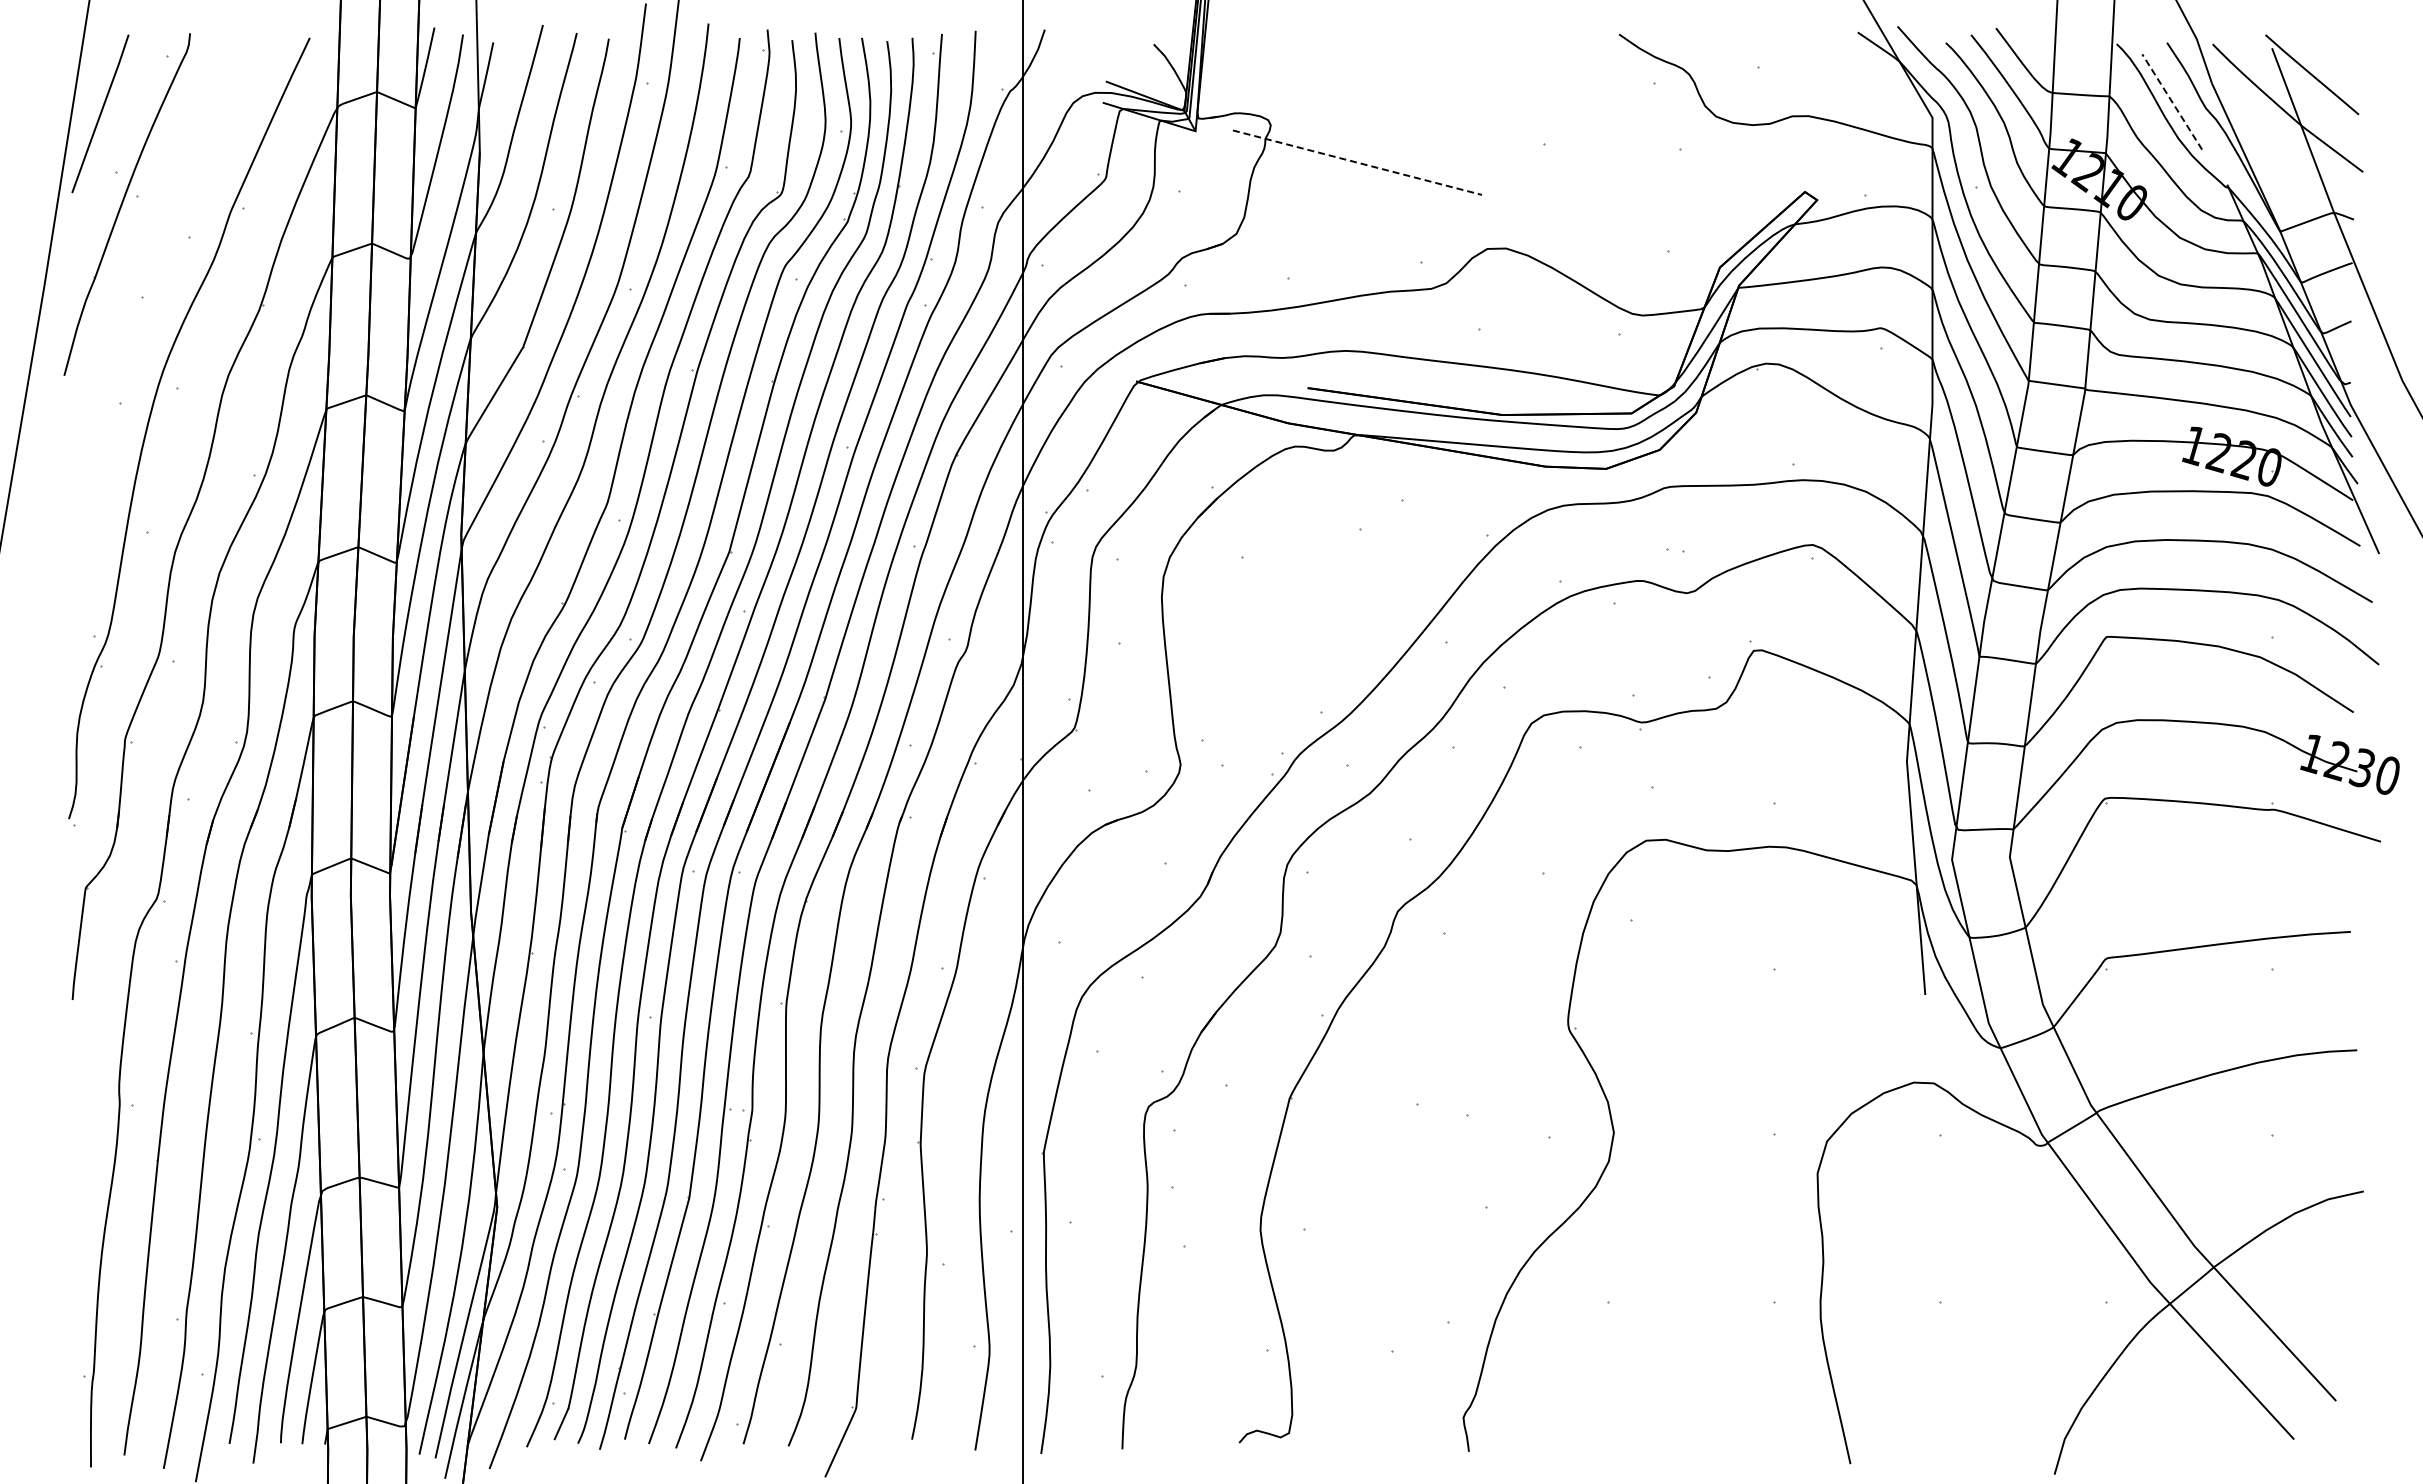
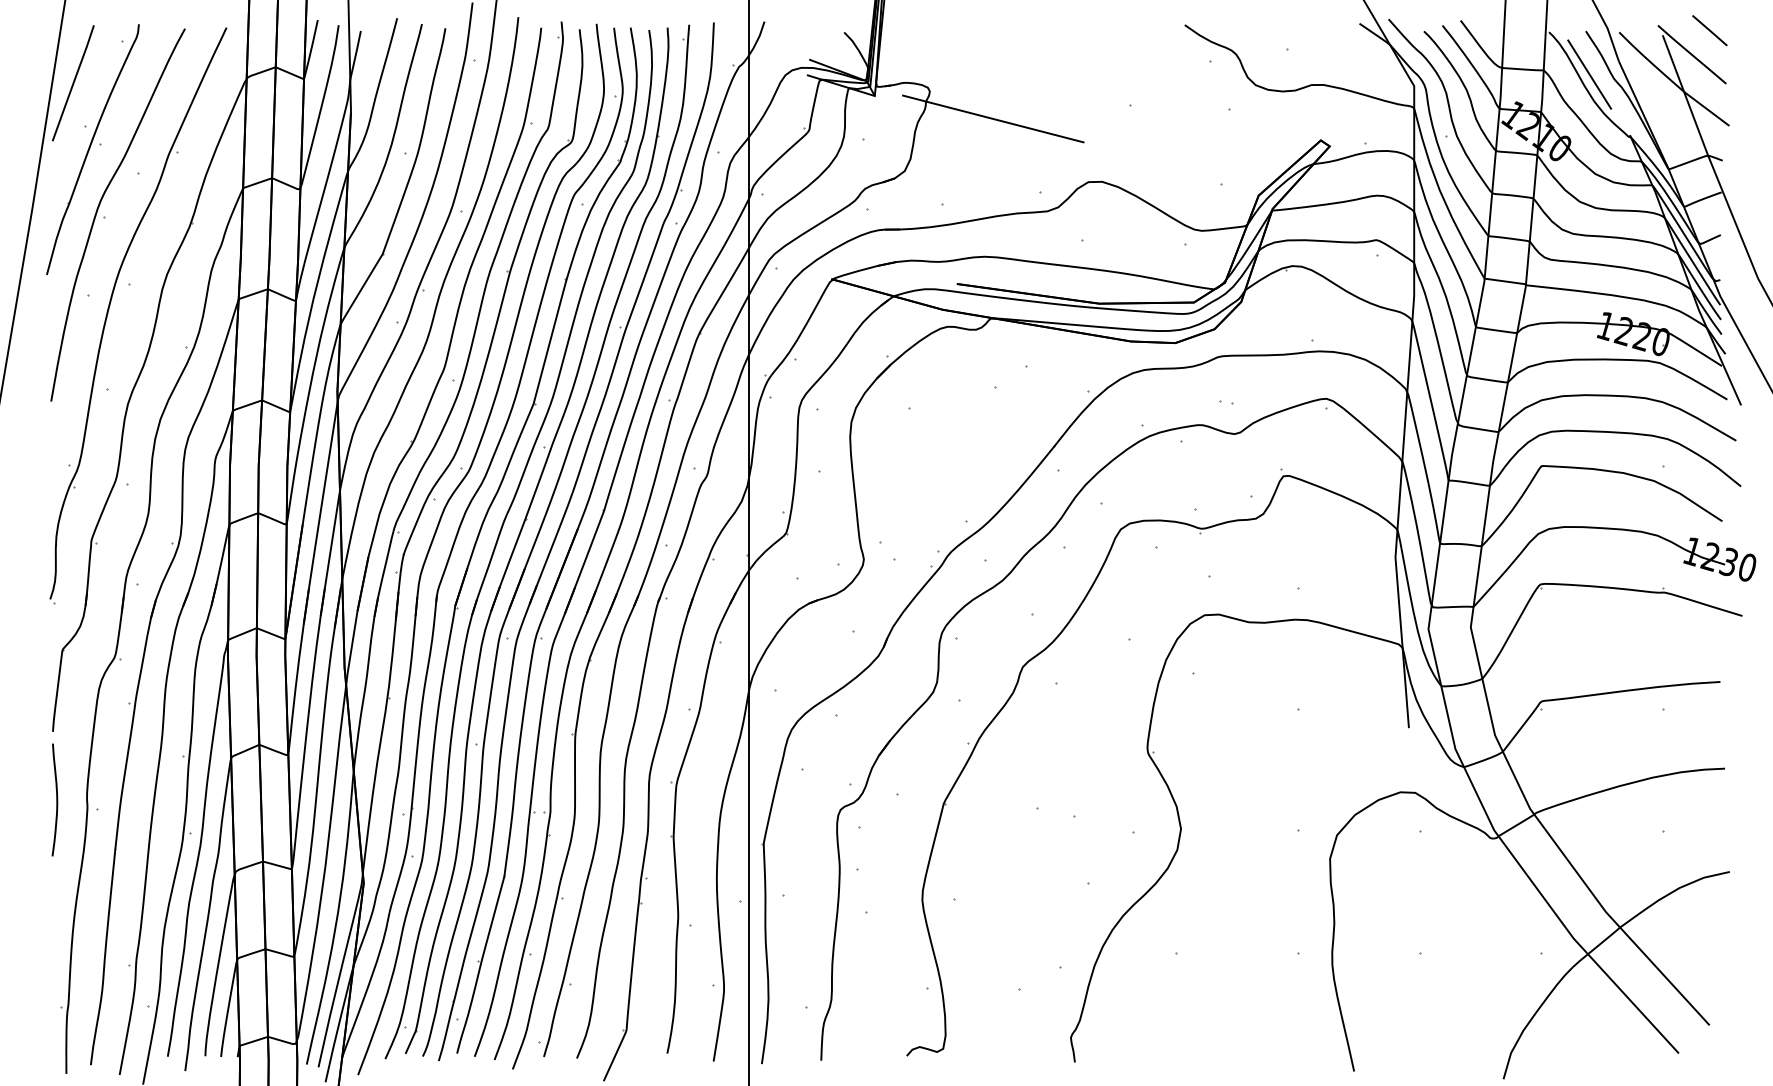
line: (2336, 42) -> (1709, 31), added
line: (2171, 101) -> (1589, 74), dashed -> solid
line: (1357, 162) -> (993, 118), dashed -> solid
curve: (135, 284) -> (98, 208), added
curve: (77, 1093) -> (56, 800), added

